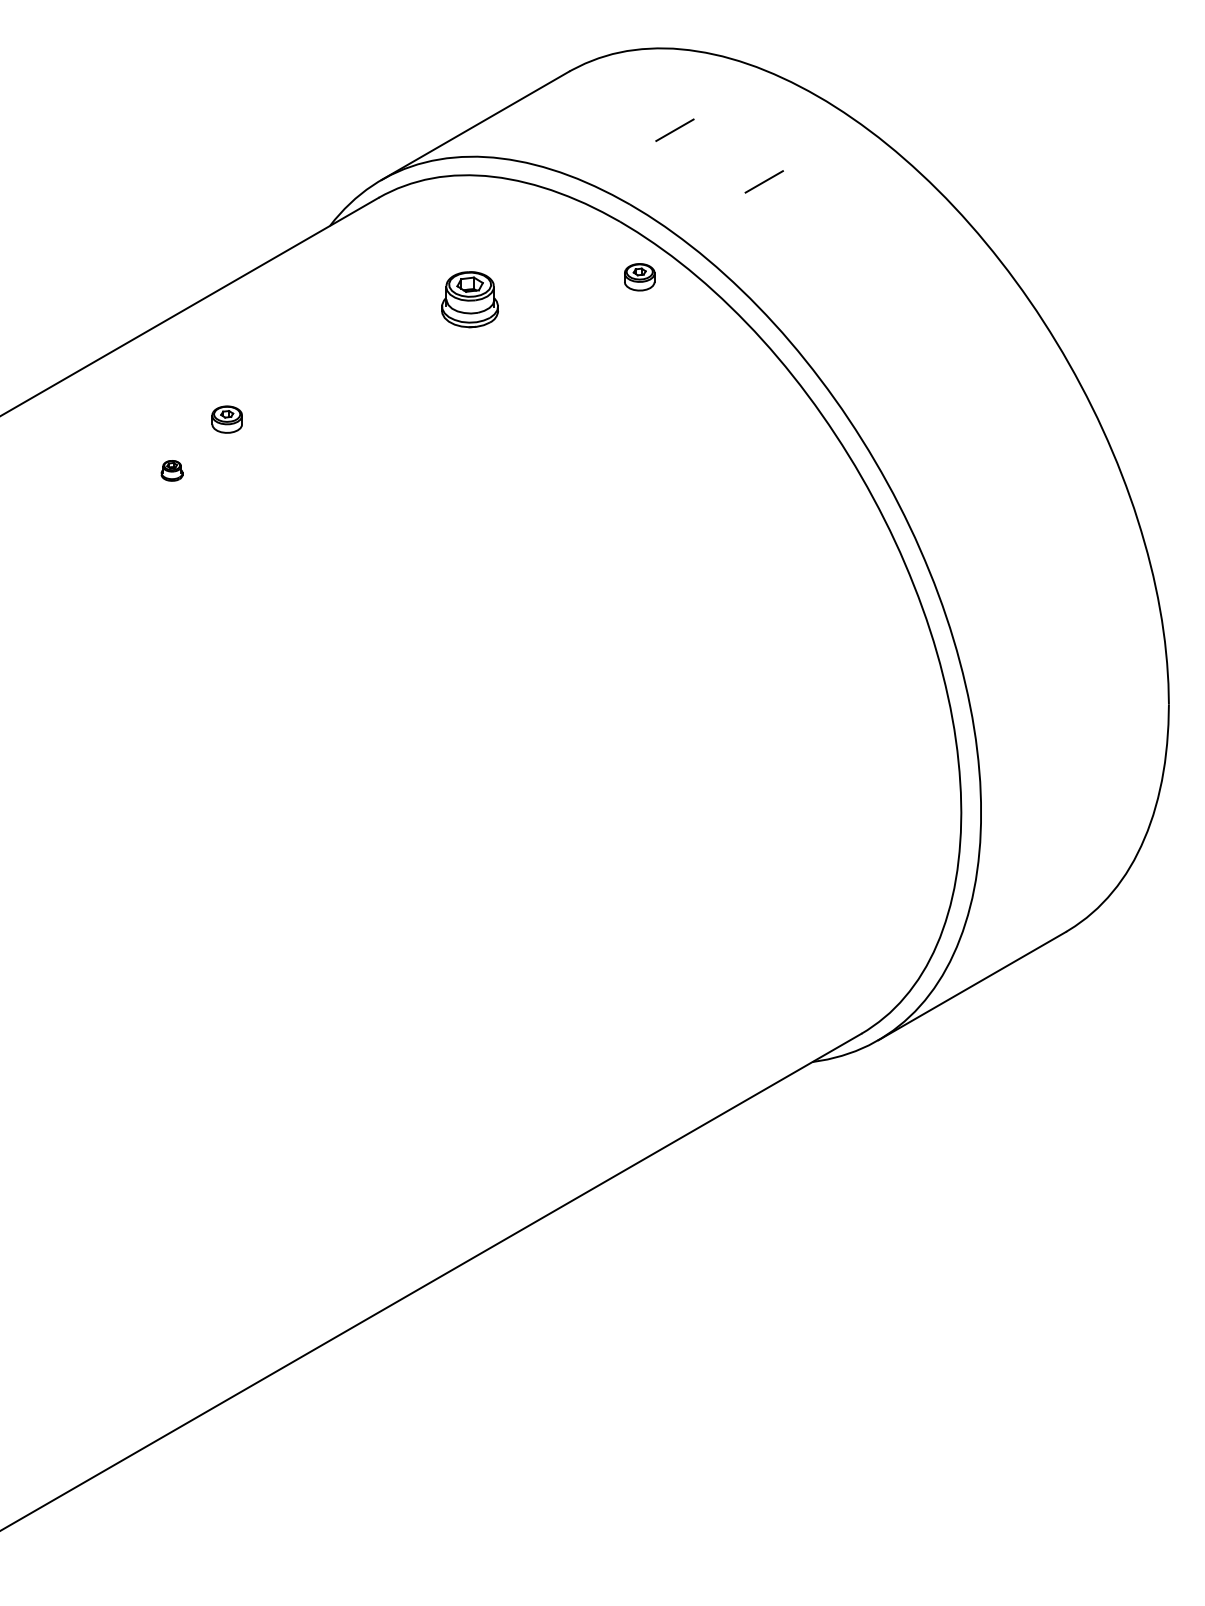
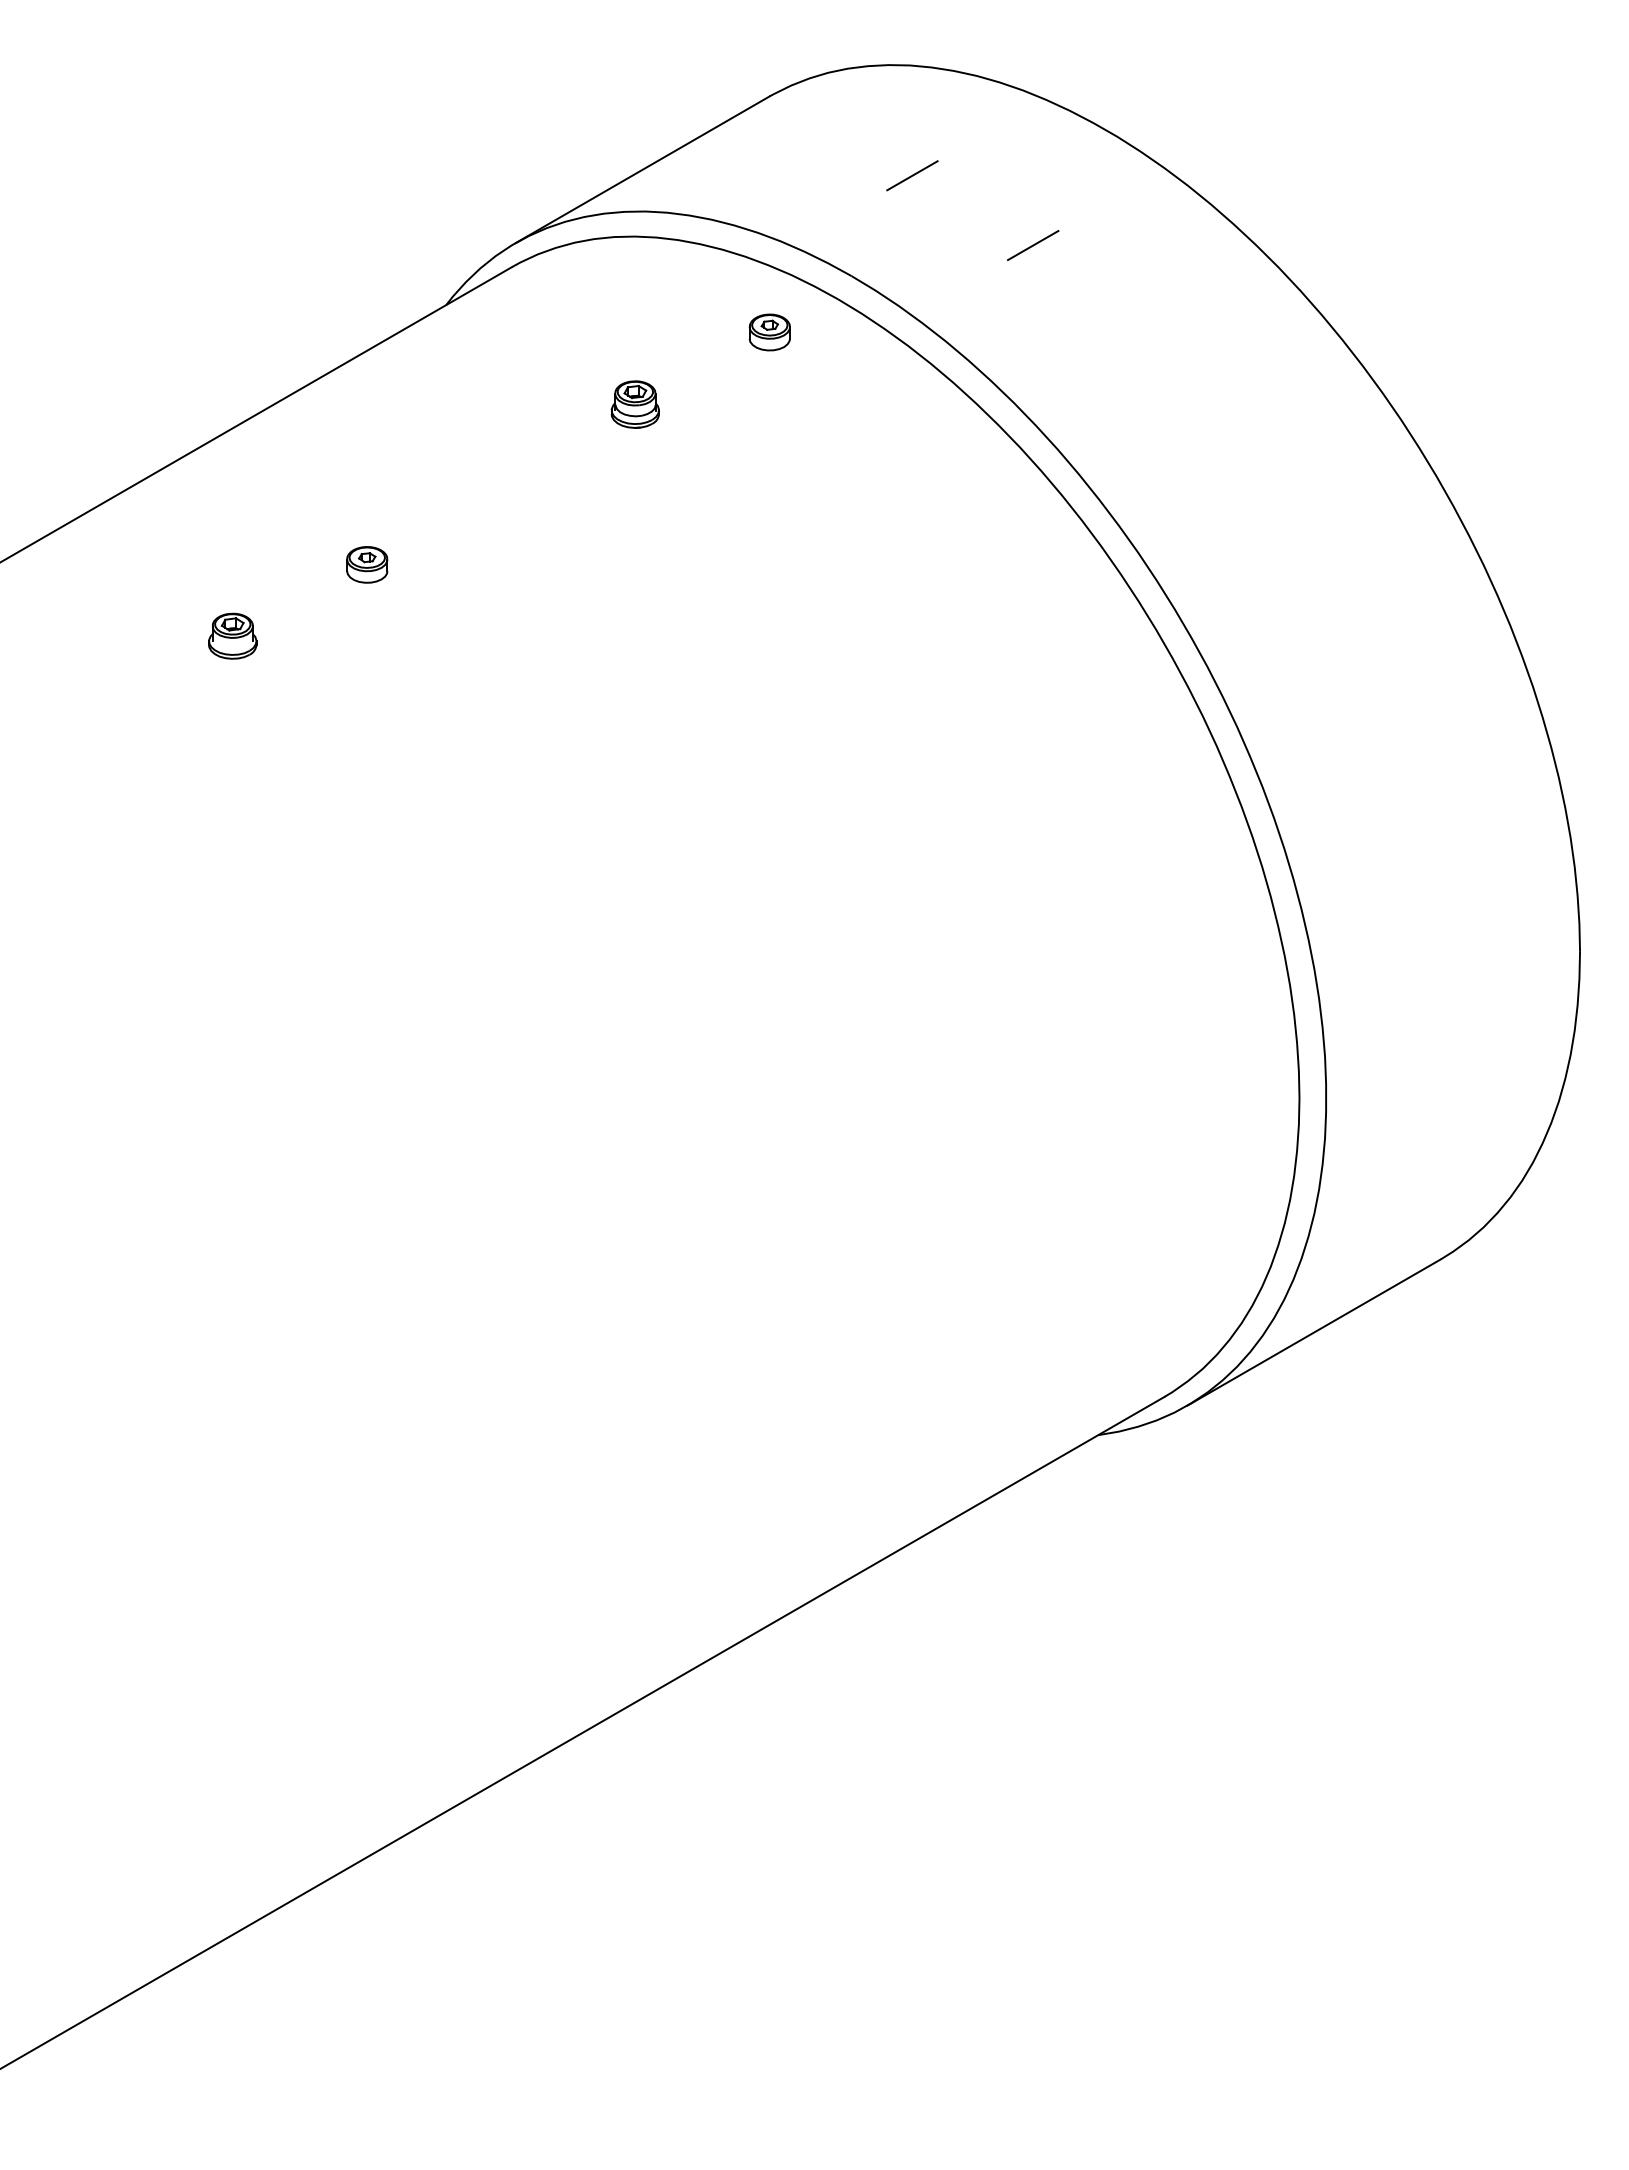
part: (639, 277) -> (769, 332), moved
part: (469, 299) -> (634, 404), size x0.62
part: (227, 419) -> (367, 564), moved
part: (171, 470) -> (232, 635), size x1.67

